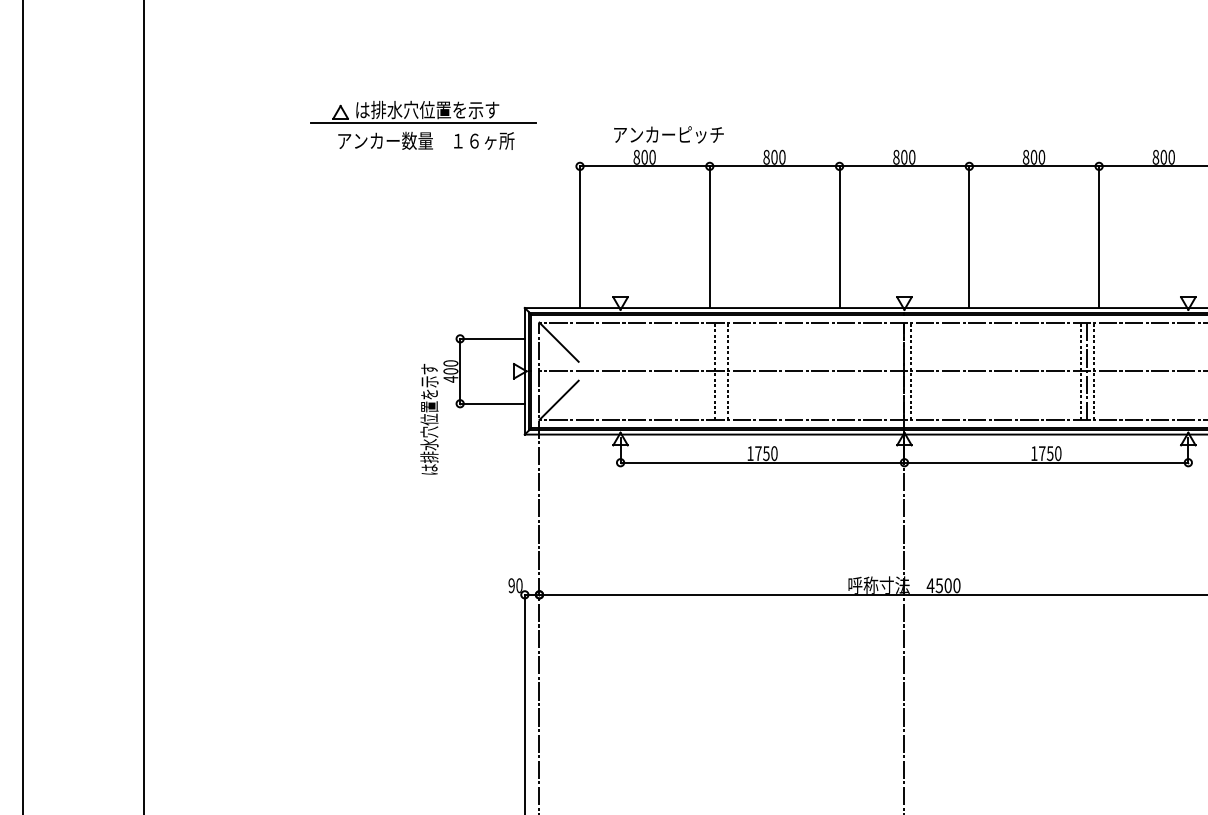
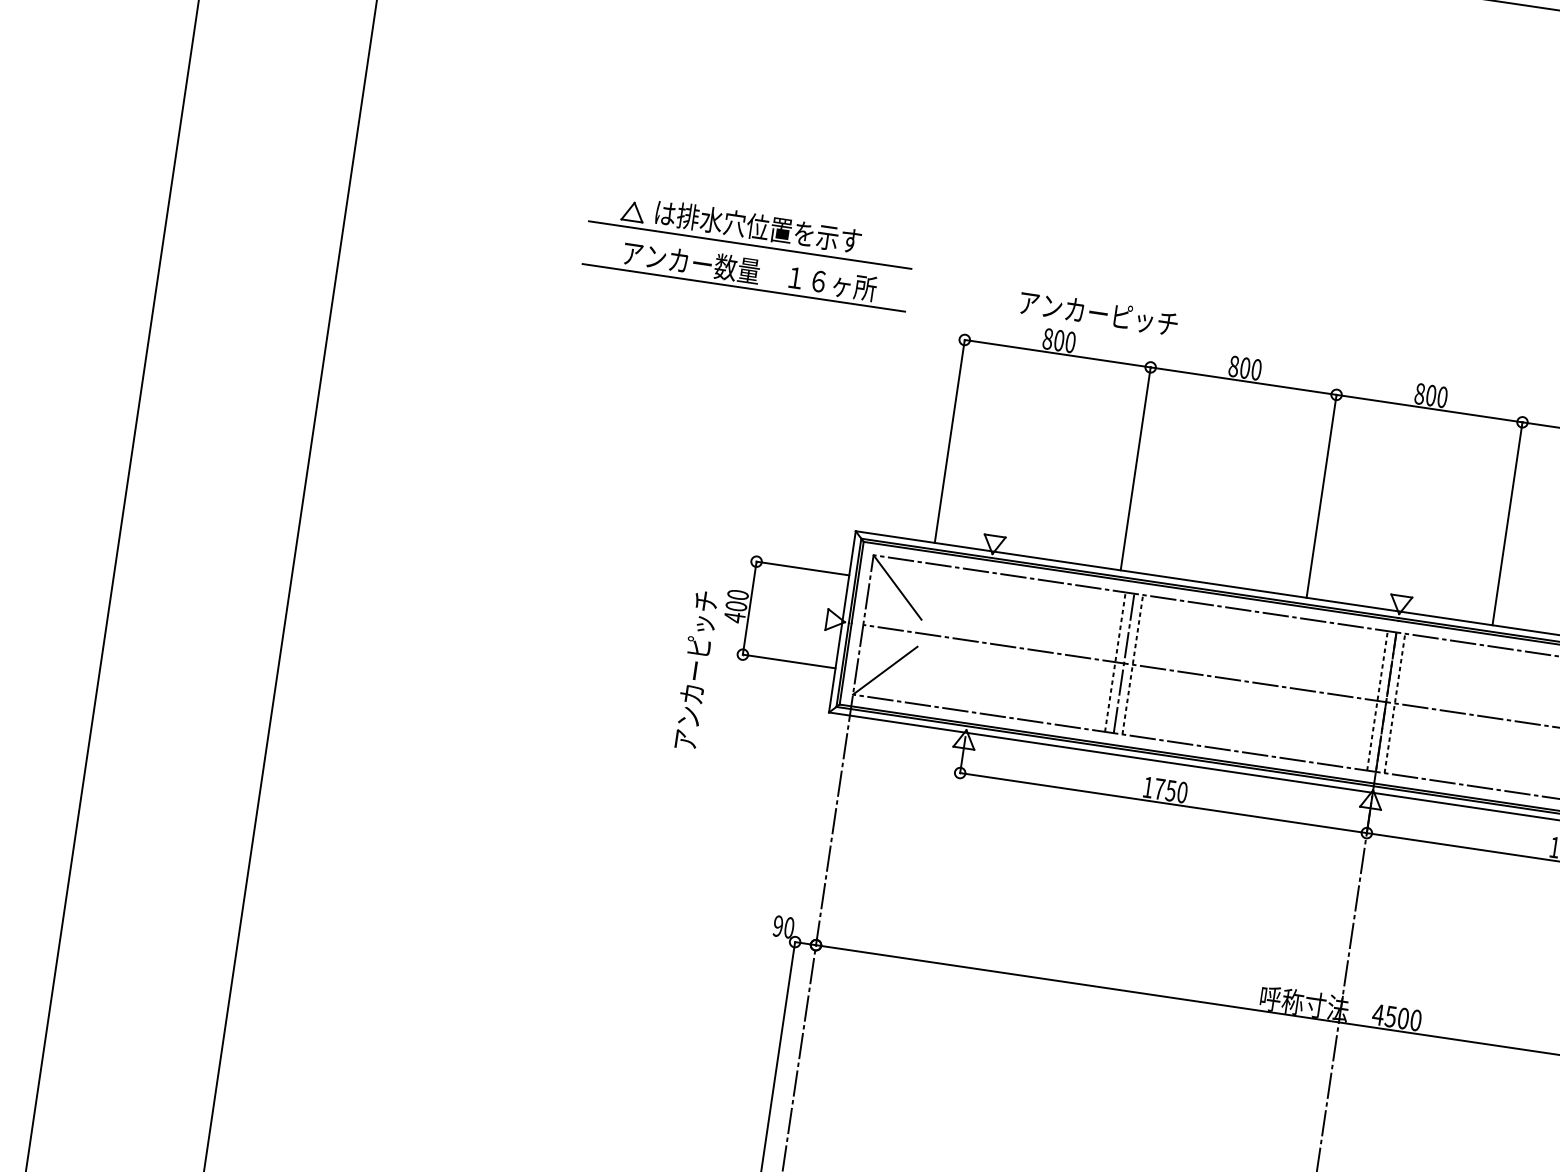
line: (423, 153) -> (743, 288), added
line: (721, 370) -> (1124, 662), added
line: (898, 370) -> (1377, 699), added
text: (429, 418) -> (695, 669), は排水穴位置を示す -> アンカーピッチ

